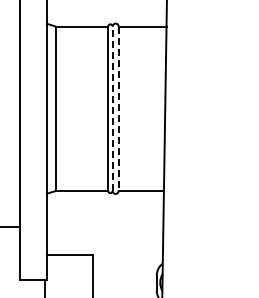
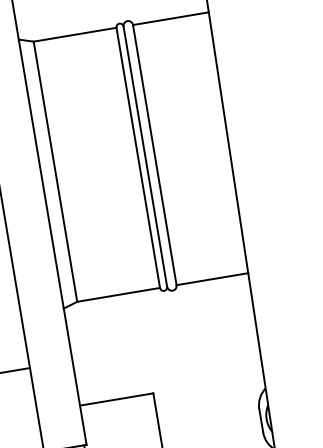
line: (112, 108) -> (144, 156), dashed -> solid
line: (118, 109) -> (154, 156), dashed -> solid

